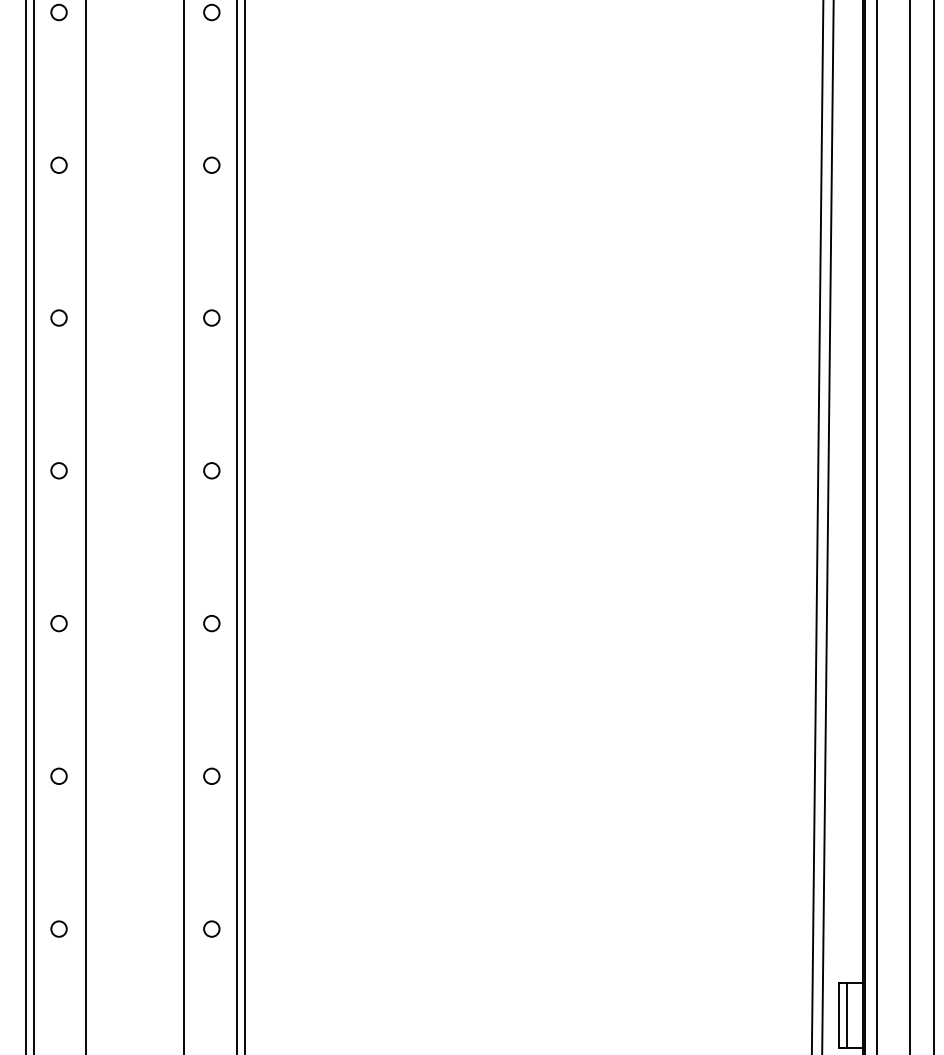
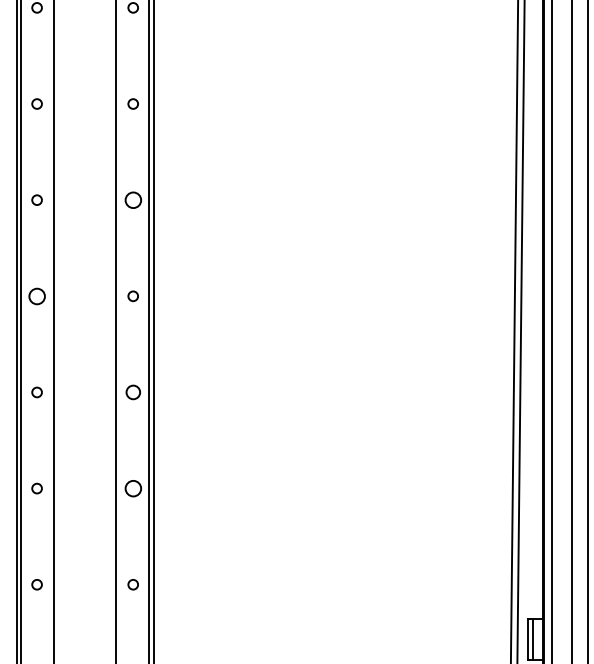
circle: (210, 316) -> (132, 199), size x1.6
circle: (58, 469) -> (36, 295), size x1.6
circle: (210, 623) -> (132, 392), size x1.4
circle: (210, 776) -> (132, 488), size x1.6

